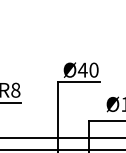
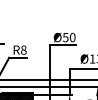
text: (82, 70) -> (65, 37), Ø40 -> Ø50

